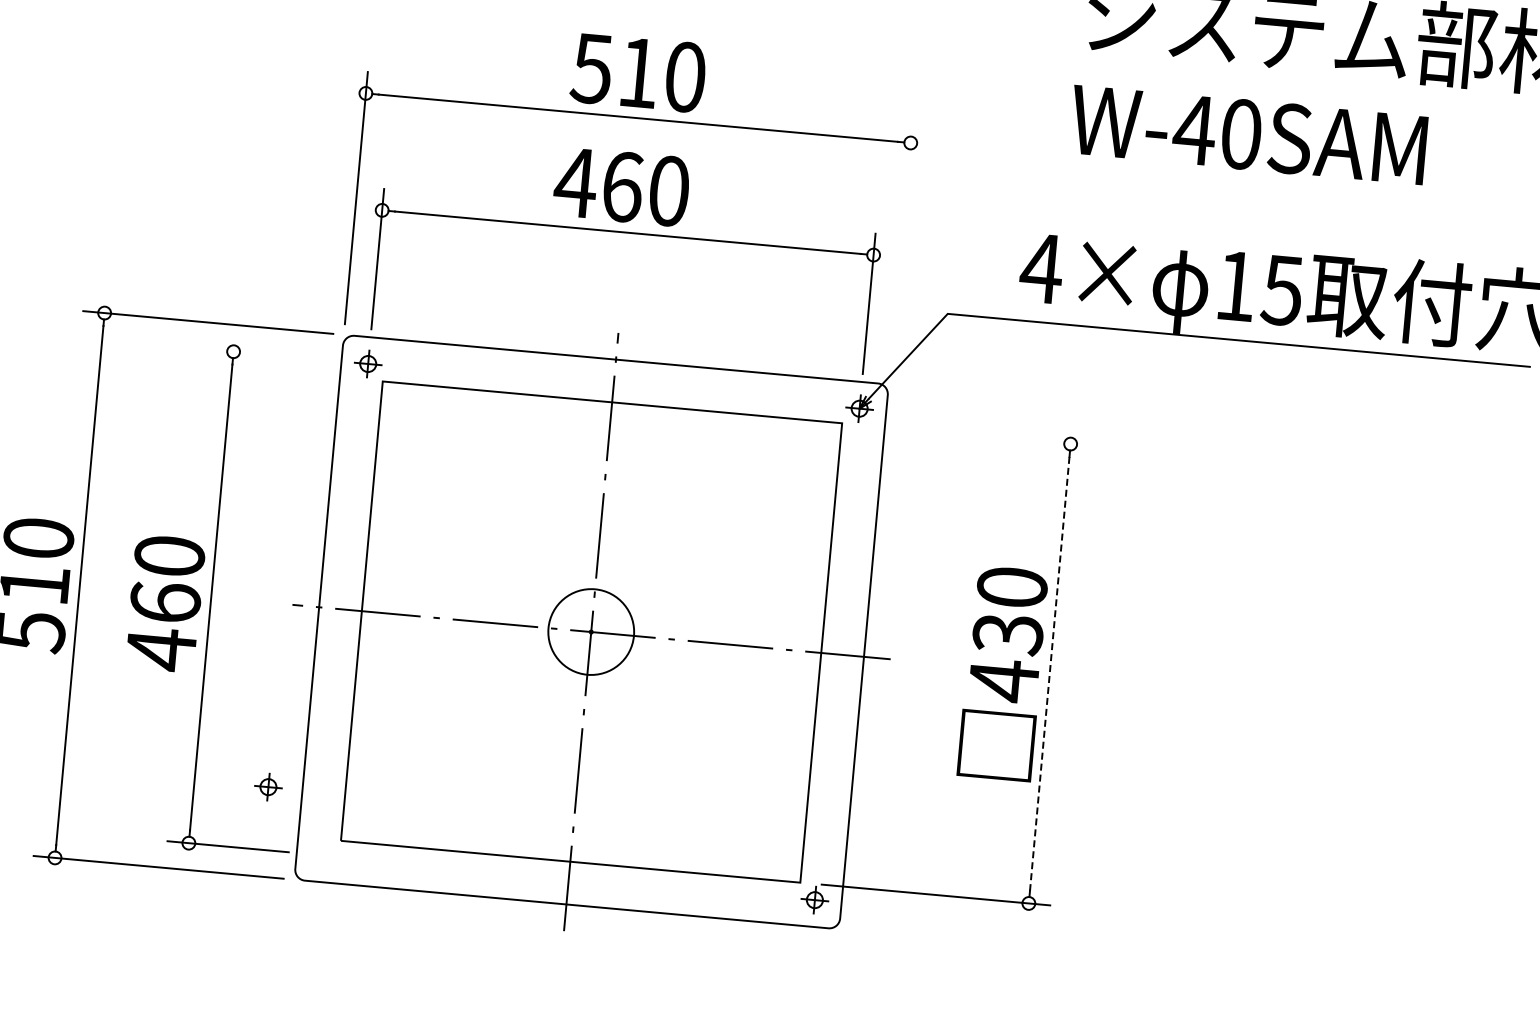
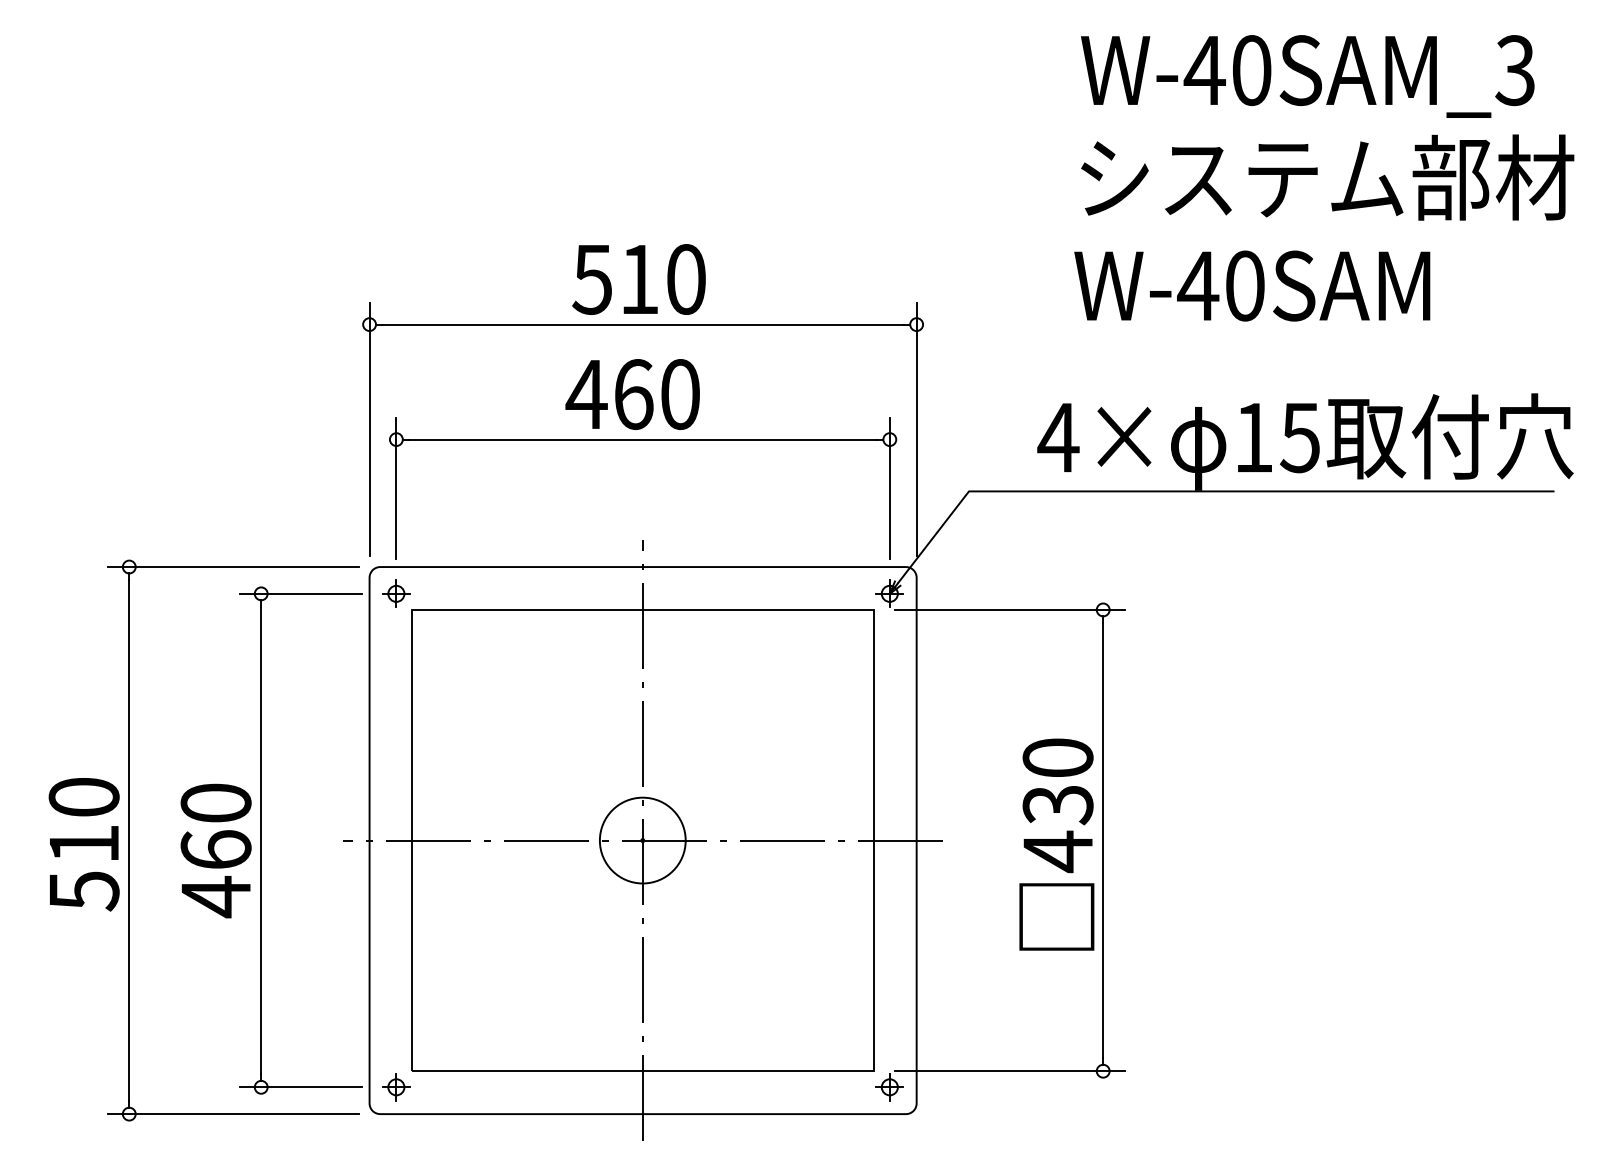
line: (901, 247) -> (916, 429), added
line: (272, 354) -> (300, 593), added
line: (977, 435) -> (1009, 609), added
line: (1050, 673) -> (1103, 840), dashed -> solid
part: (268, 787) -> (396, 1087), moved

